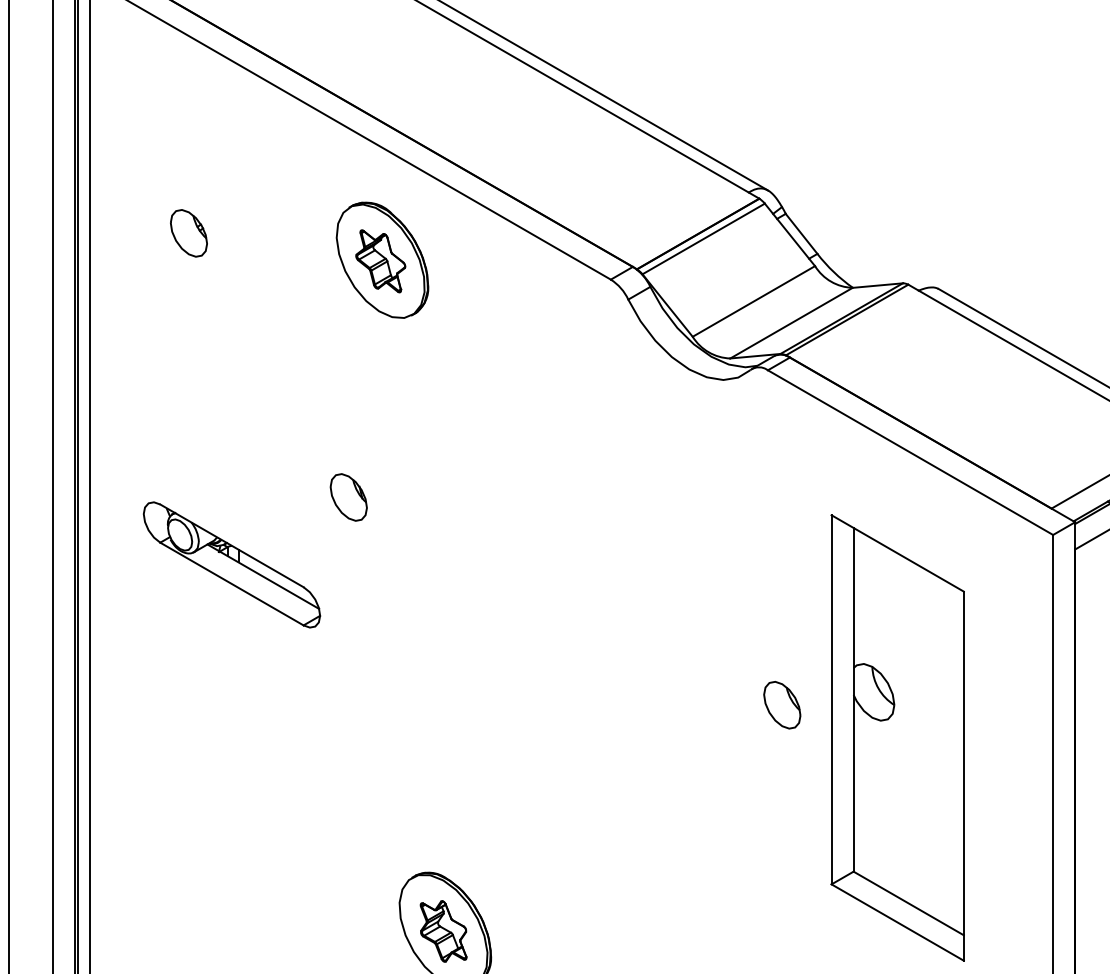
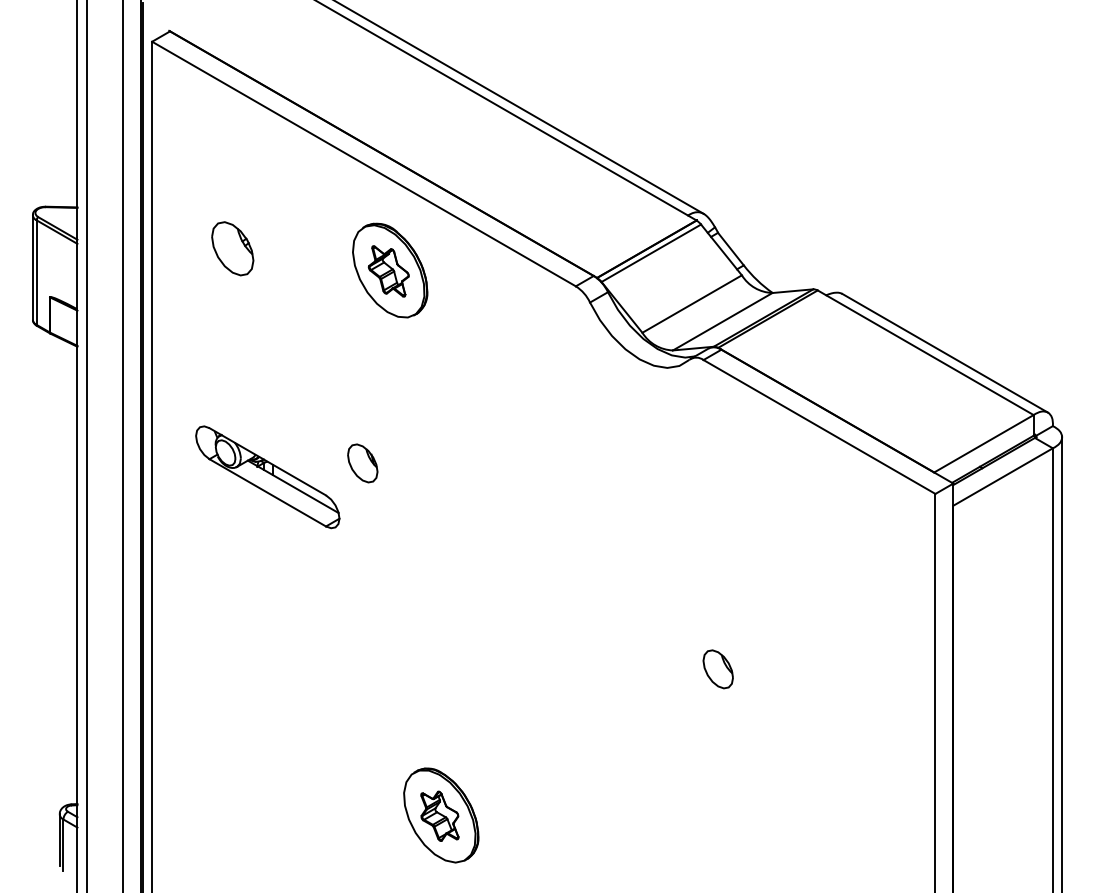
part: (188, 233) -> (232, 248), size x1.4
part: (231, 565) -> (267, 477), moved
part: (781, 705) -> (717, 669), moved
part: (896, 737) -> (808, 658), removed

